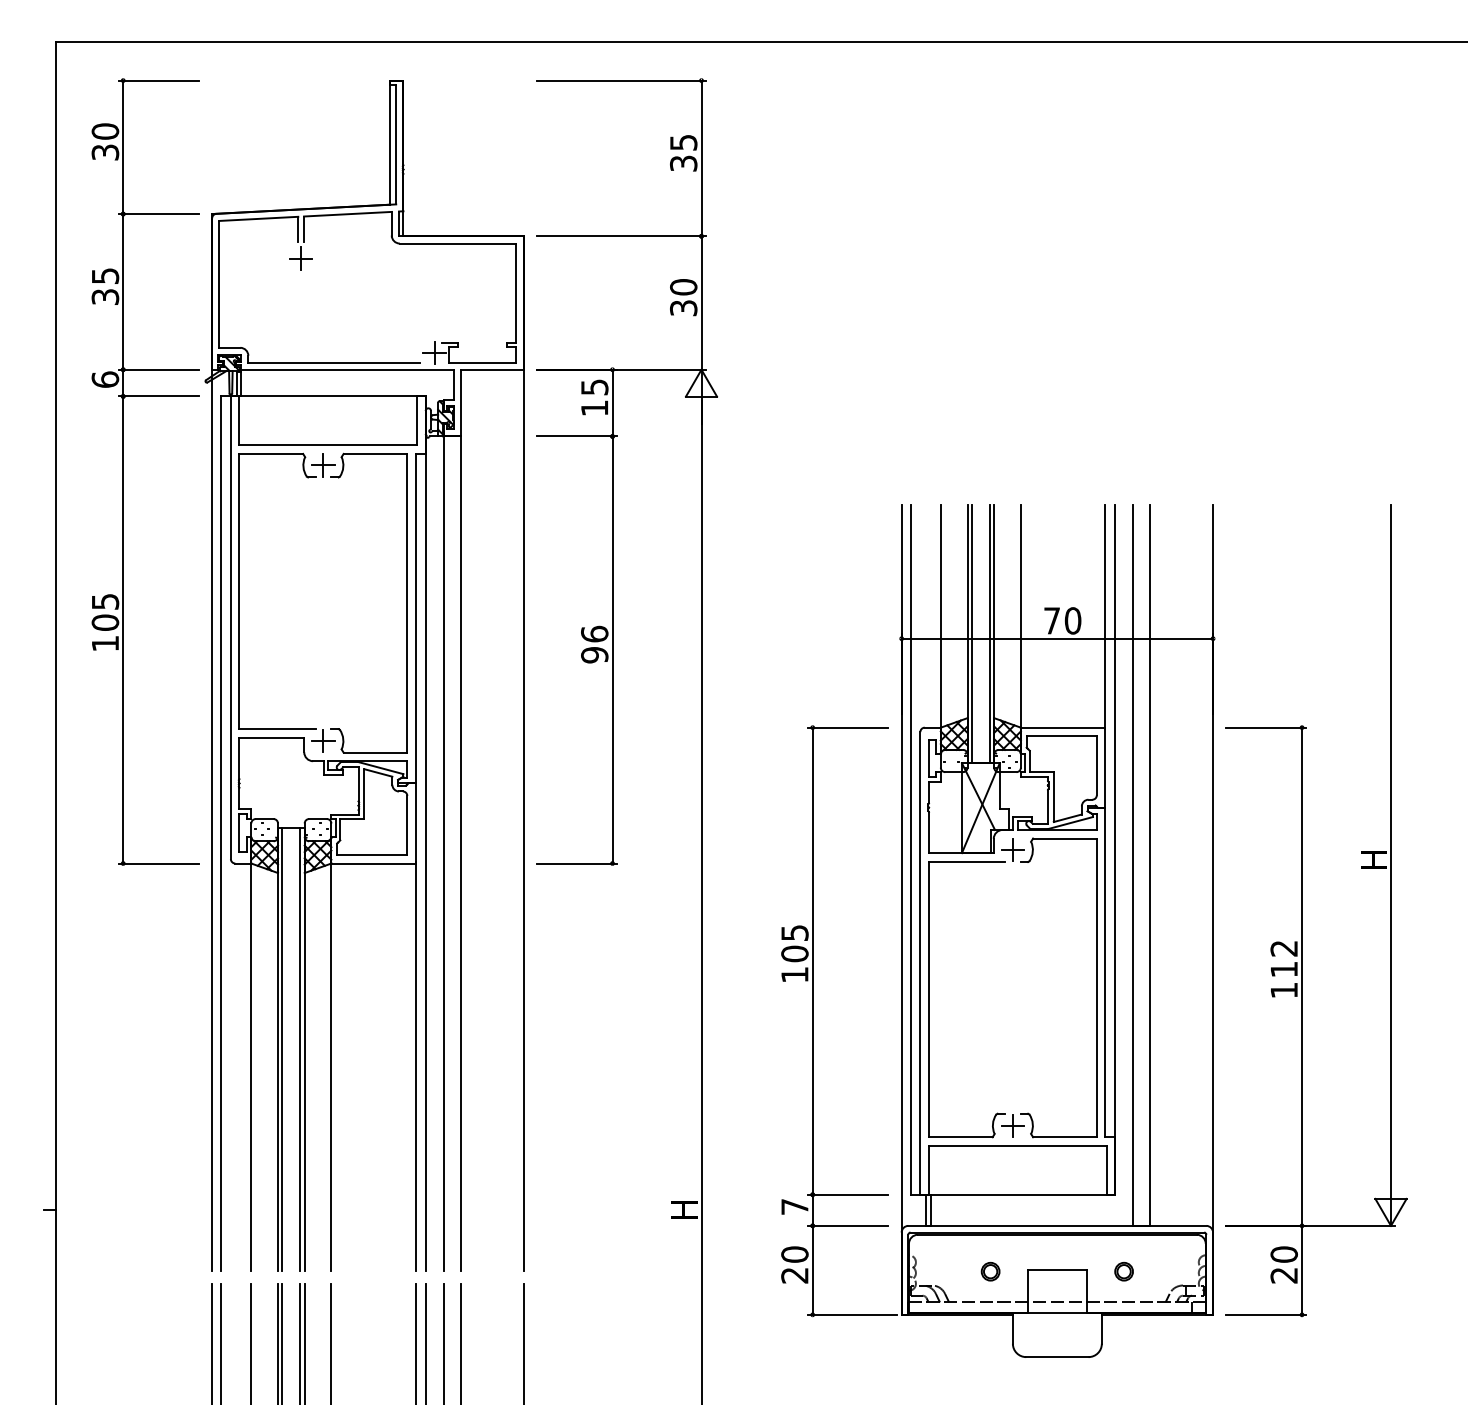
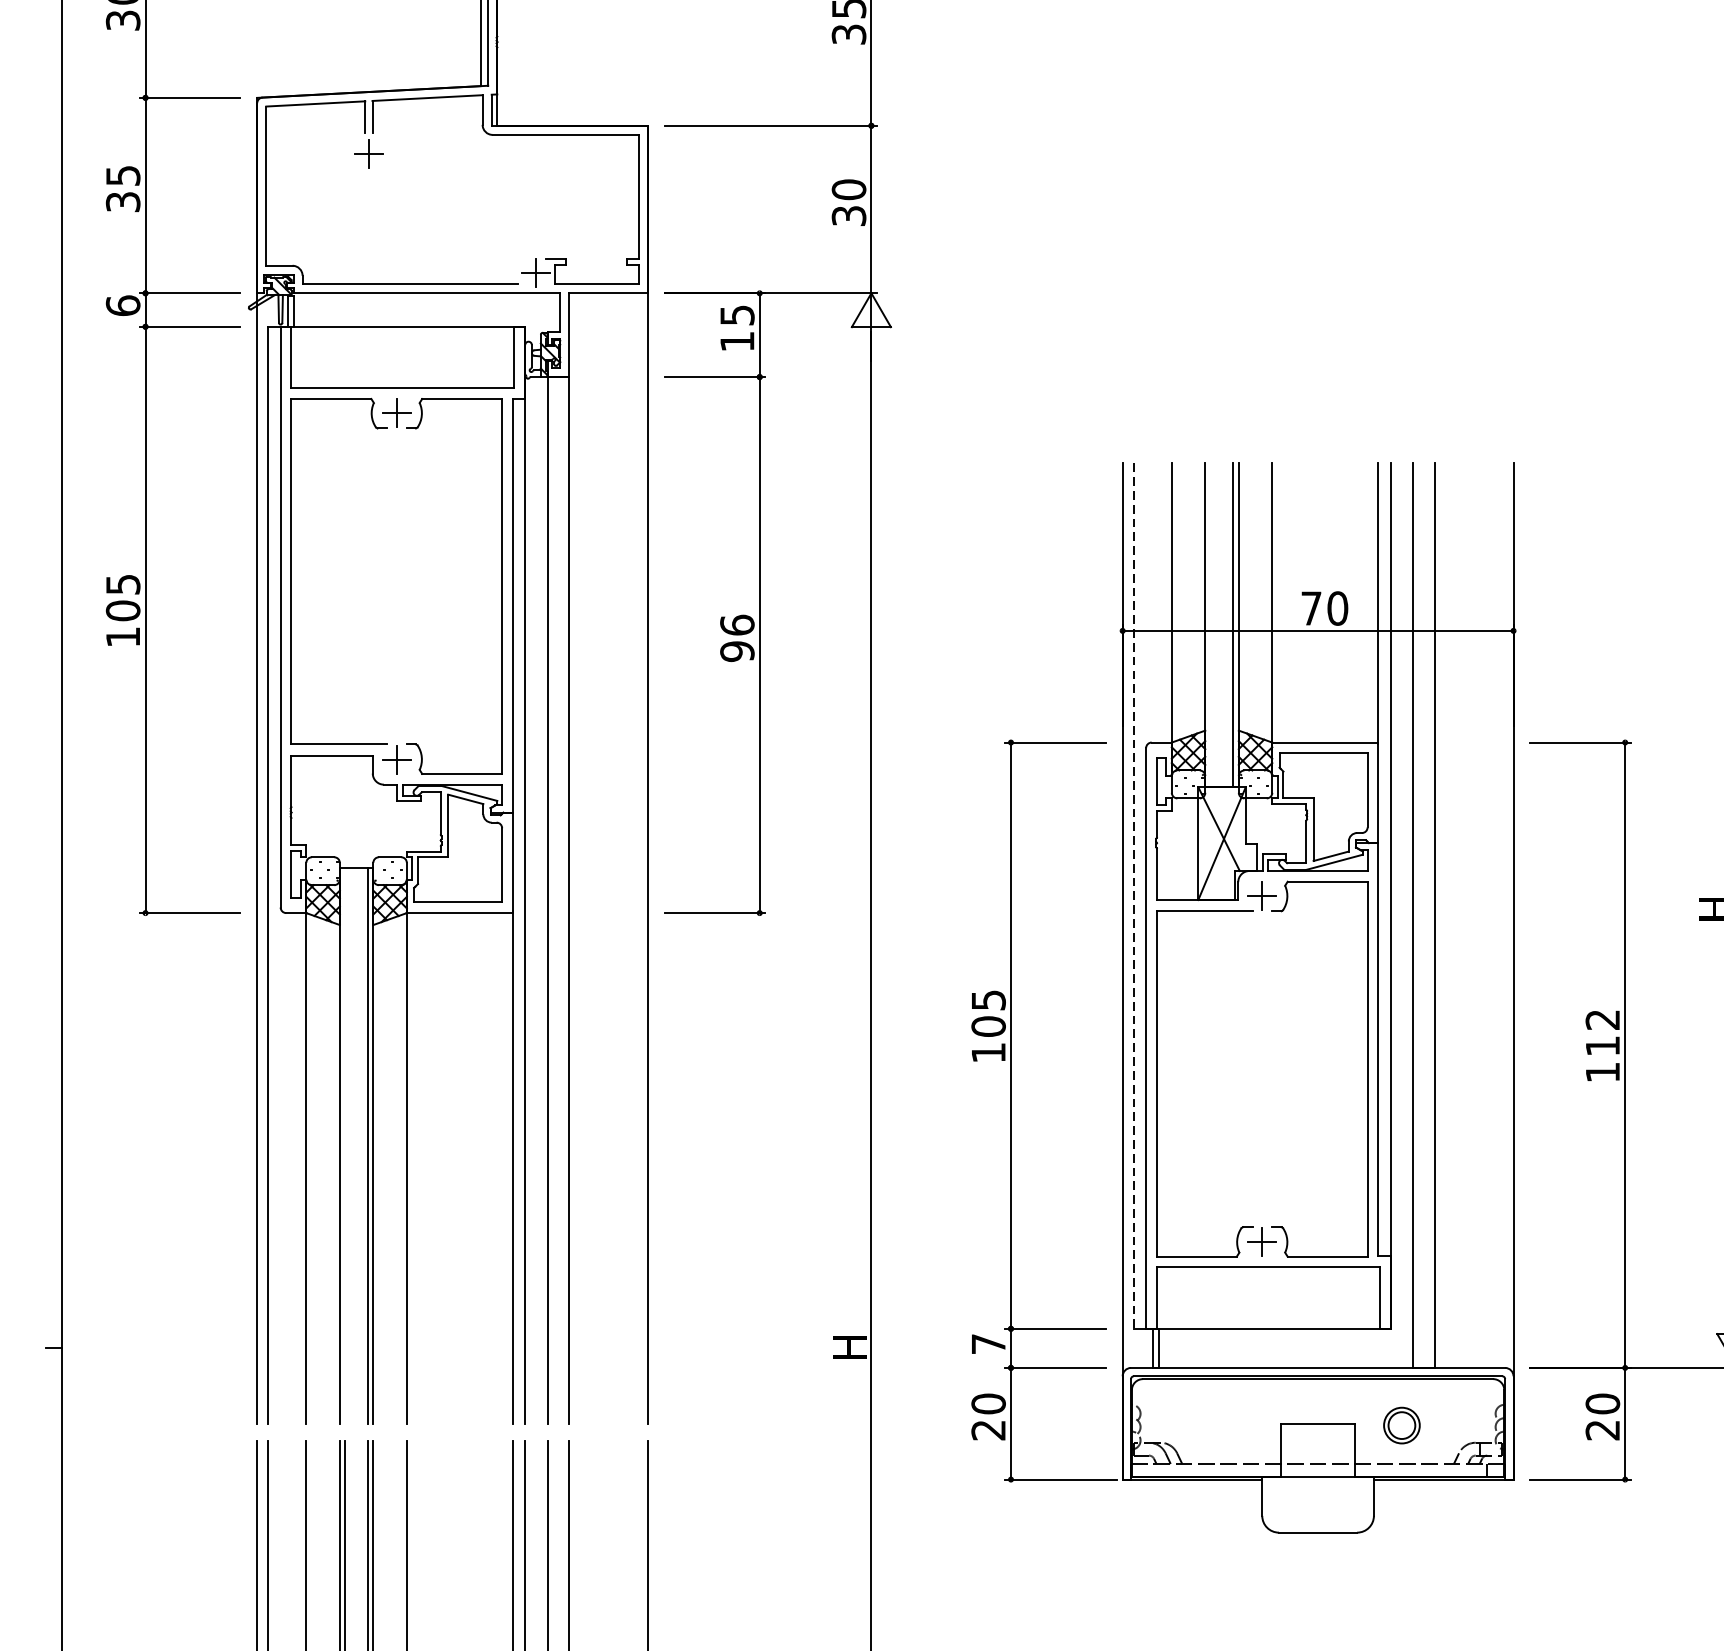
line: (971, 634) -> (1210, 625), removed
line: (910, 850) -> (1133, 896), solid -> dashed
line: (282, 1048) -> (345, 1145), removed
part: (990, 1271) -> (1234, 1425), removed
part: (1123, 1271) -> (1401, 1425), size x1.6

